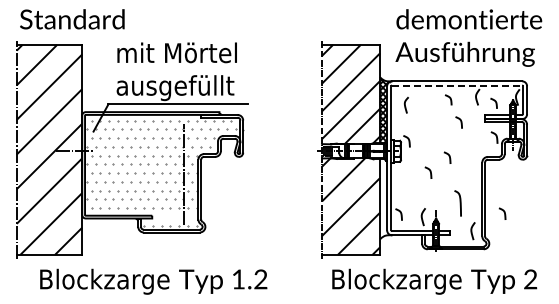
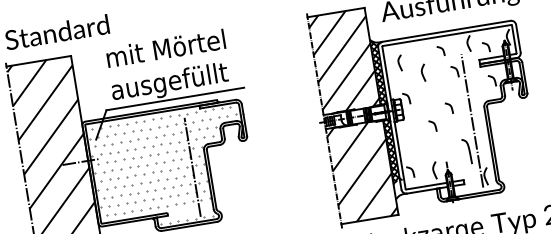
line: (457, 85) -> (447, 35), dashed -> solid
curve: (427, 118) -> (423, 72), added
line: (468, 173) -> (472, 120), added
hatch: (384, 191) -> (392, 151), added
curve: (503, 212) -> (513, 153), removed

